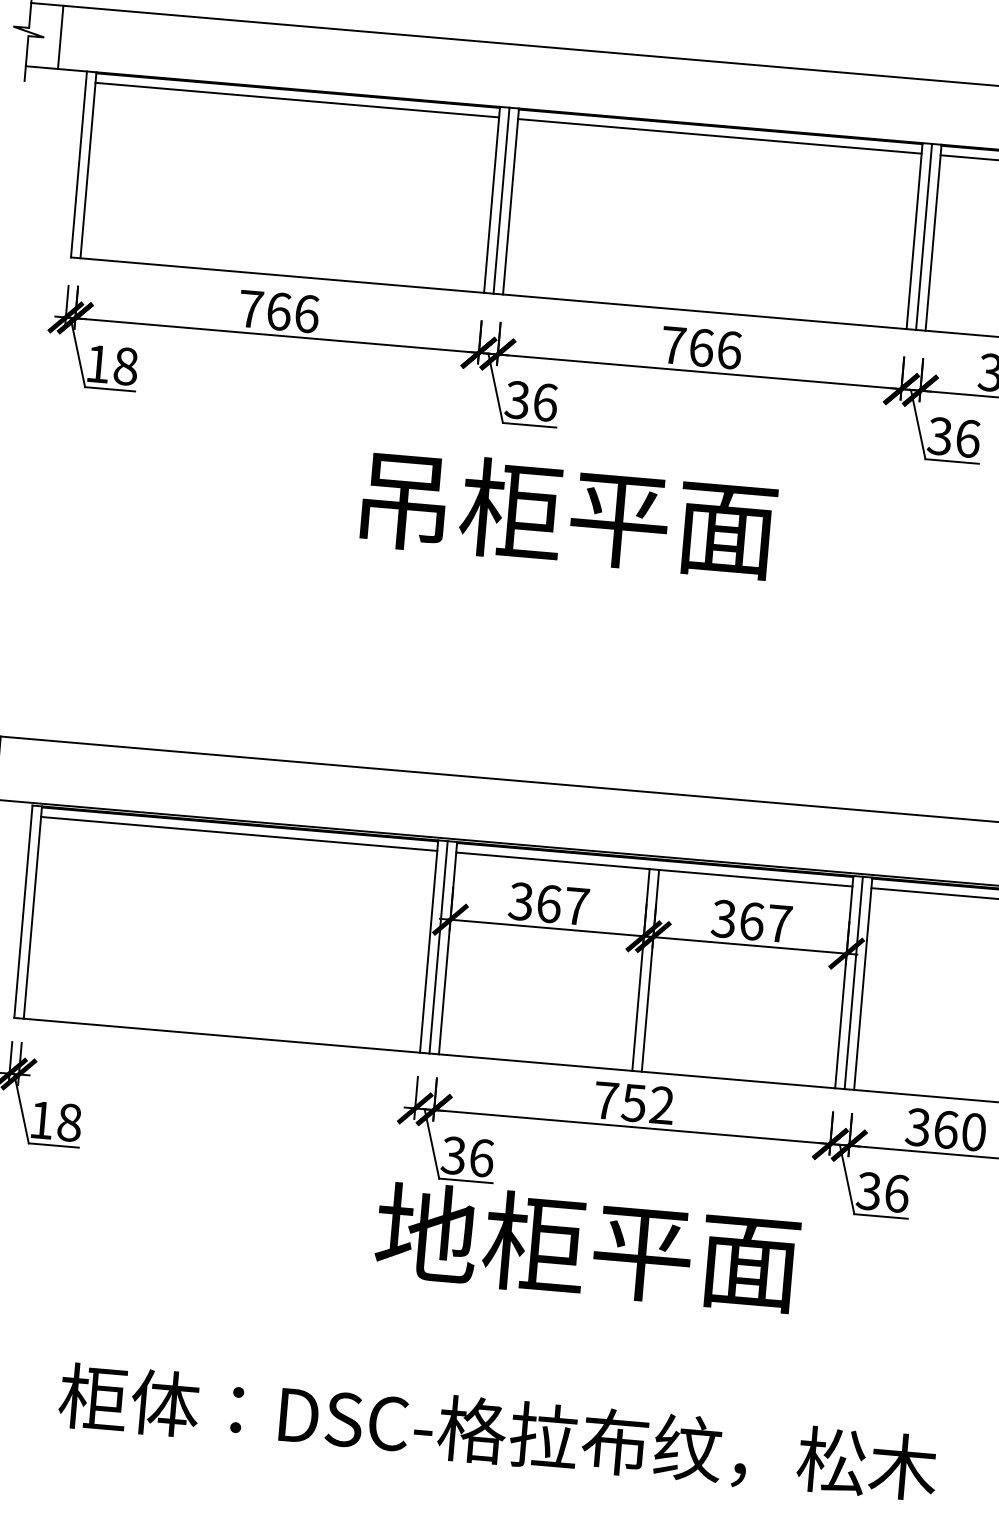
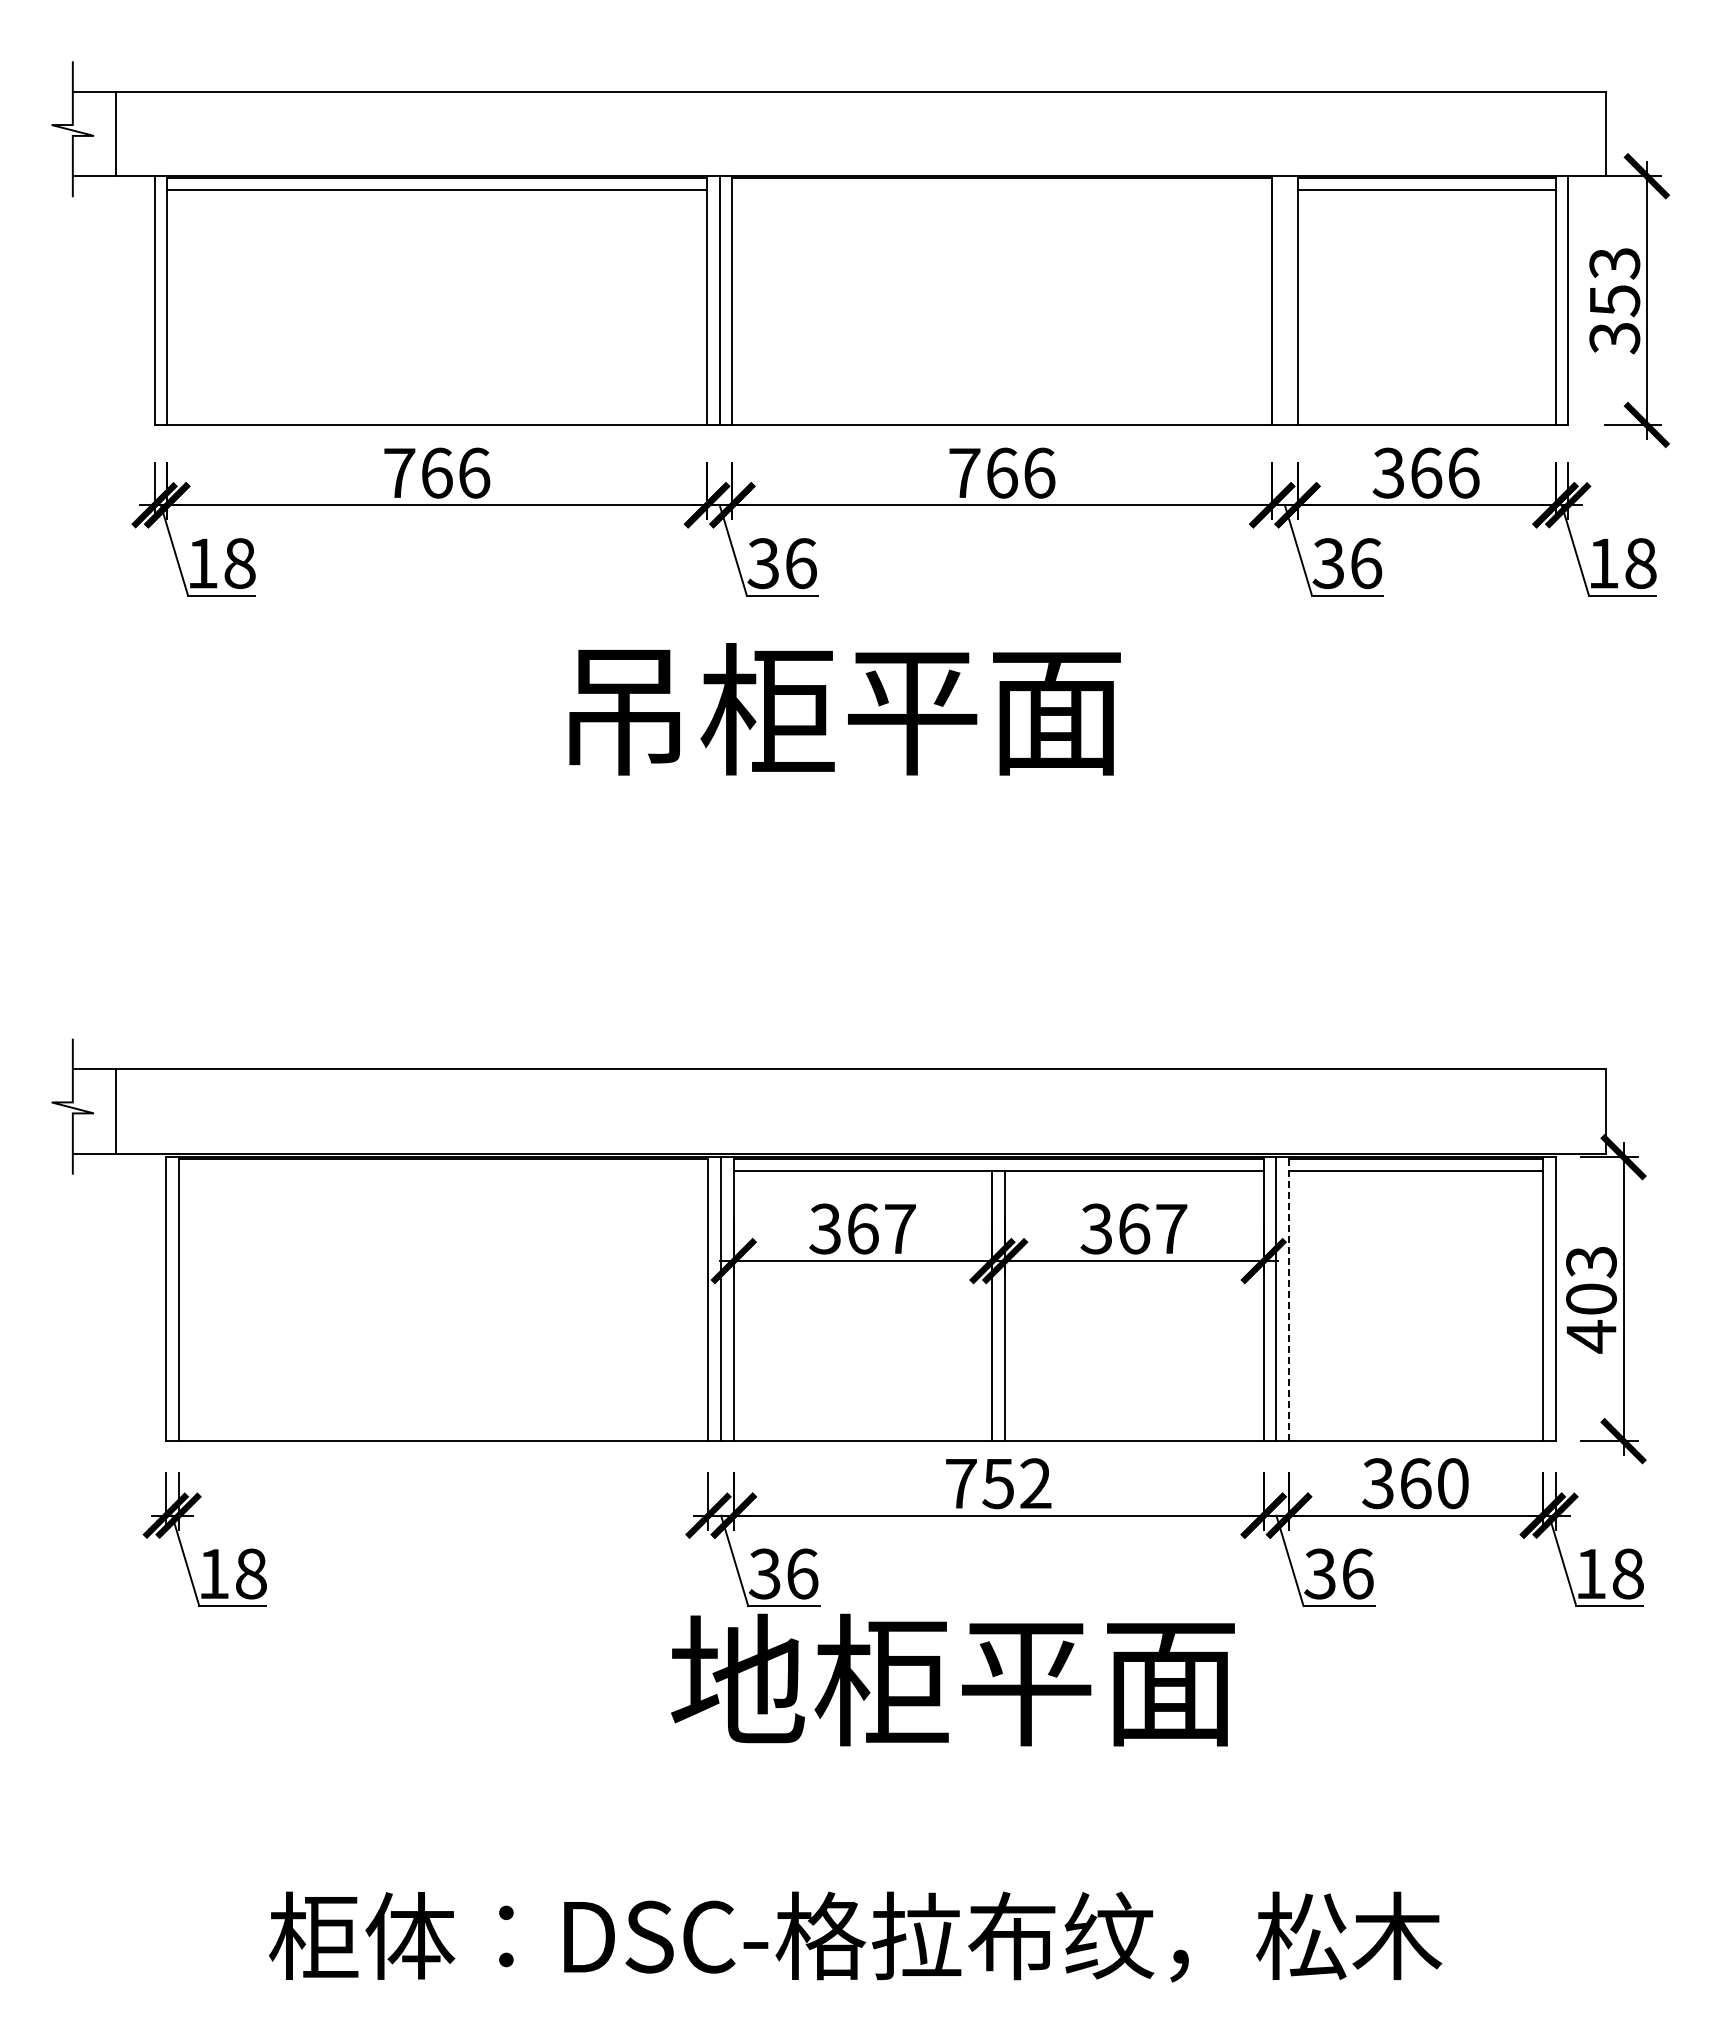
line: (720, 136) -> (1002, 190), removed
line: (923, 236) -> (1284, 300), removed
line: (239, 834) -> (443, 1171), removed
line: (863, 984) -> (1289, 1299), solid -> dashed

